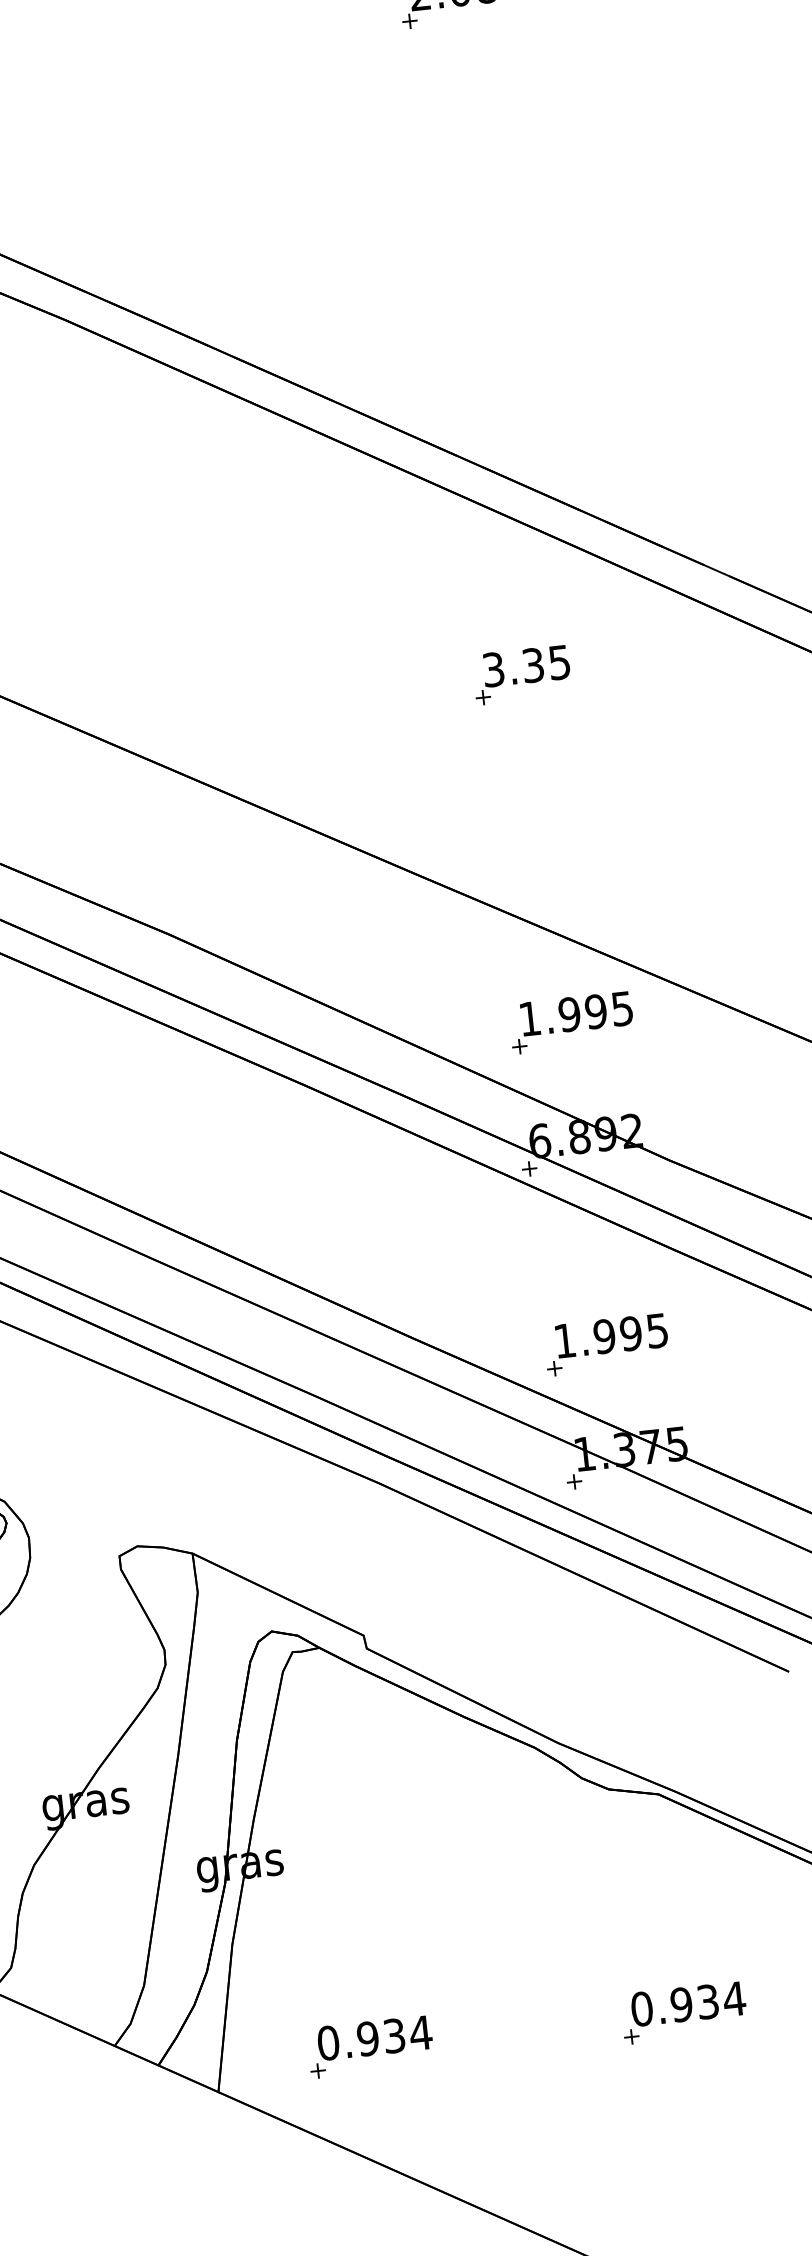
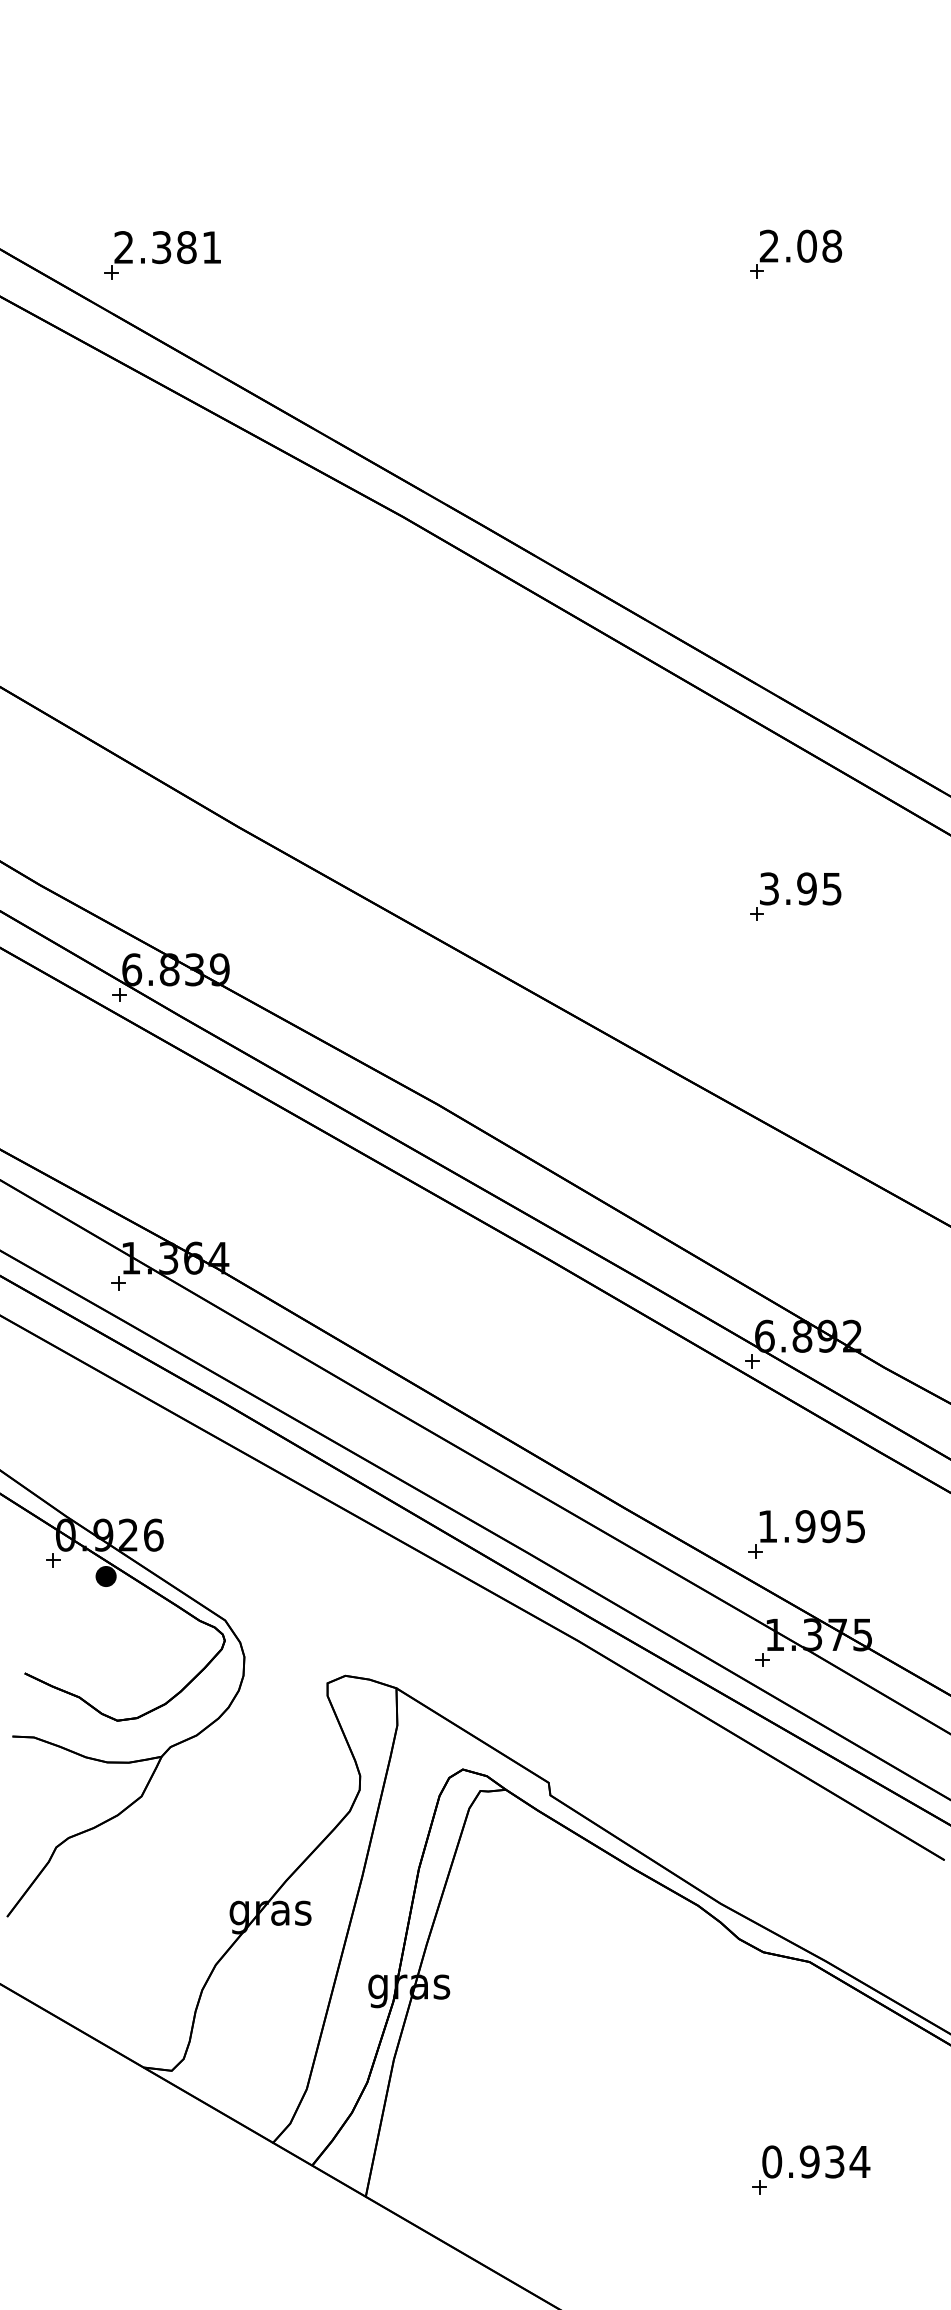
text: (532, 665) -> (806, 888), 3.35 -> 3.95
part: (571, 1022) -> (806, 1228), removed
part: (370, 2046) -> (513, 2169), removed

